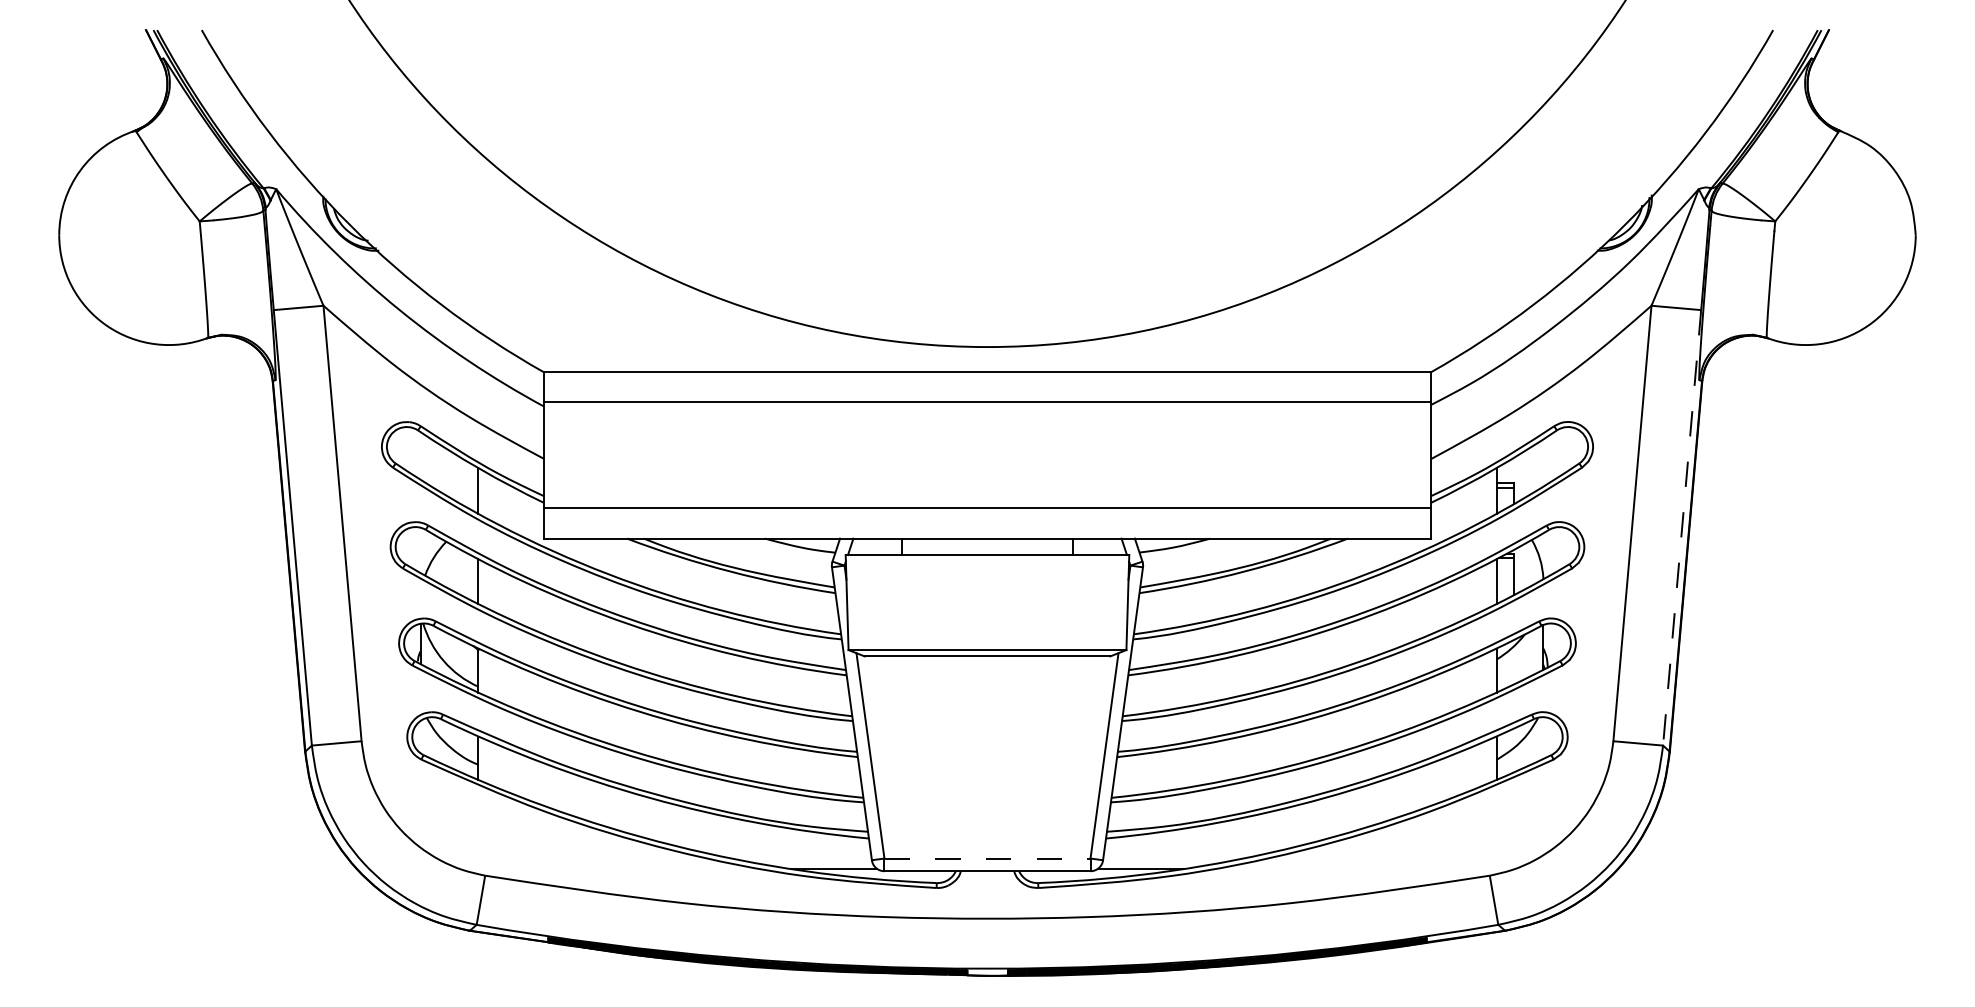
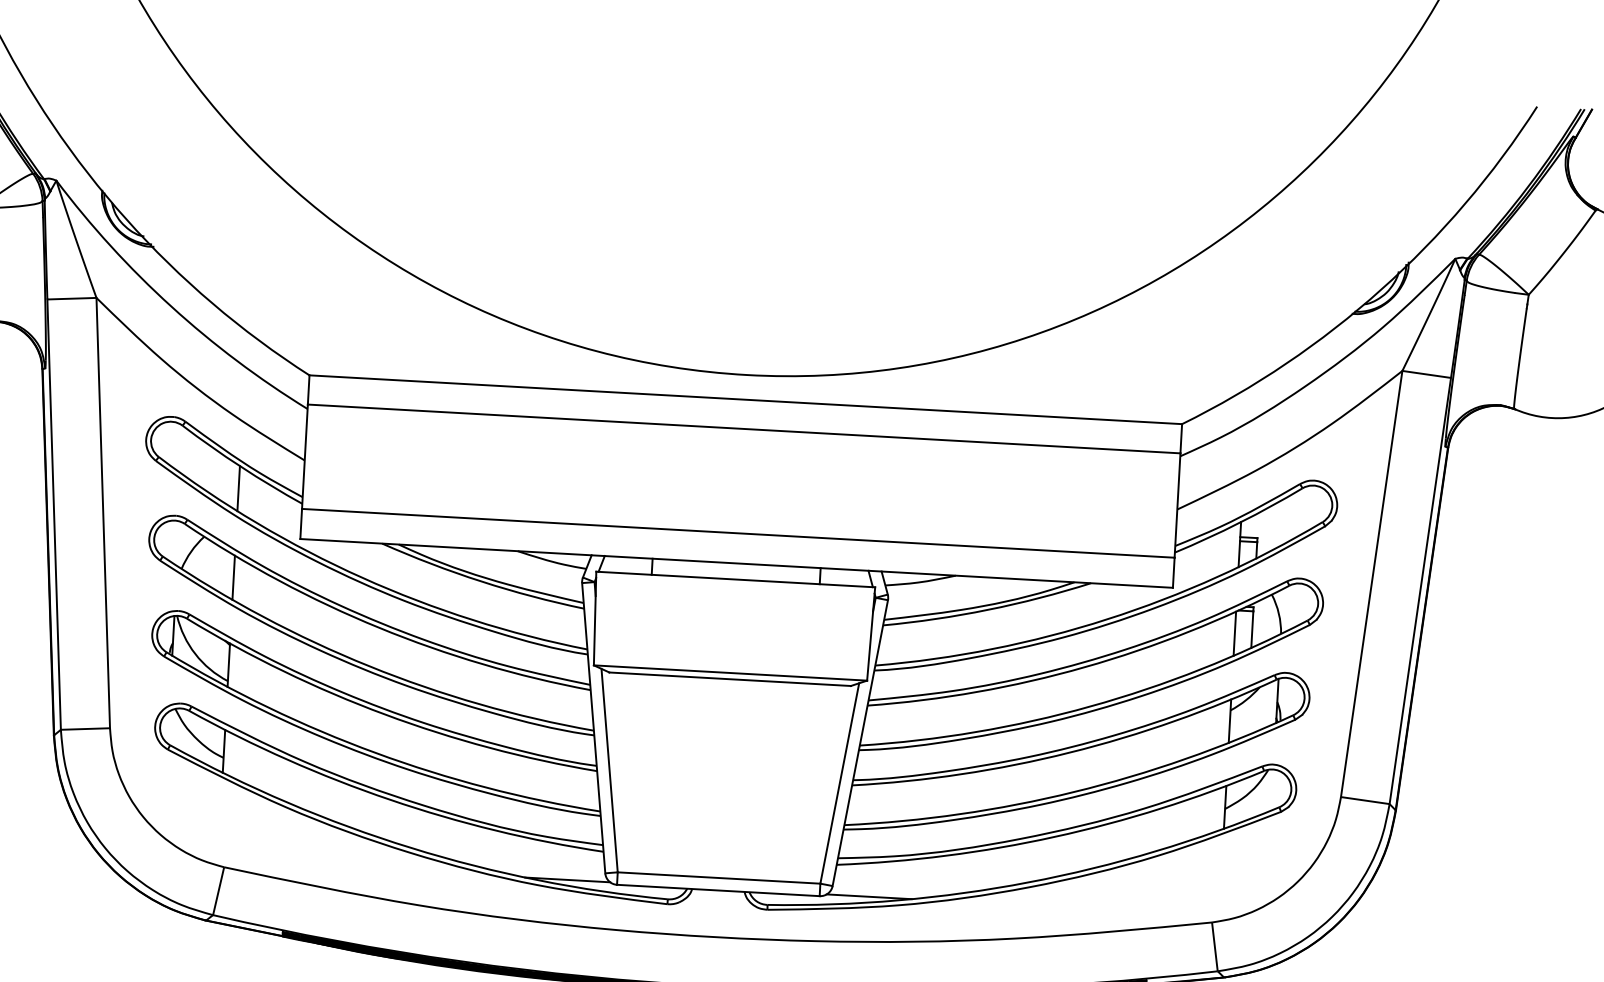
line: (1682, 527) -> (1420, 590), dashed -> solid
line: (987, 858) -> (719, 877), dashed -> solid

